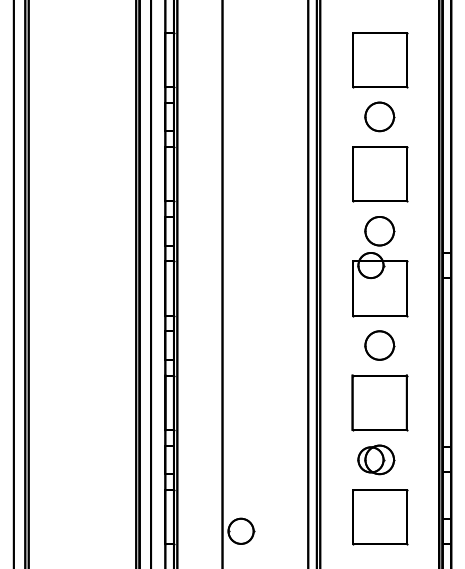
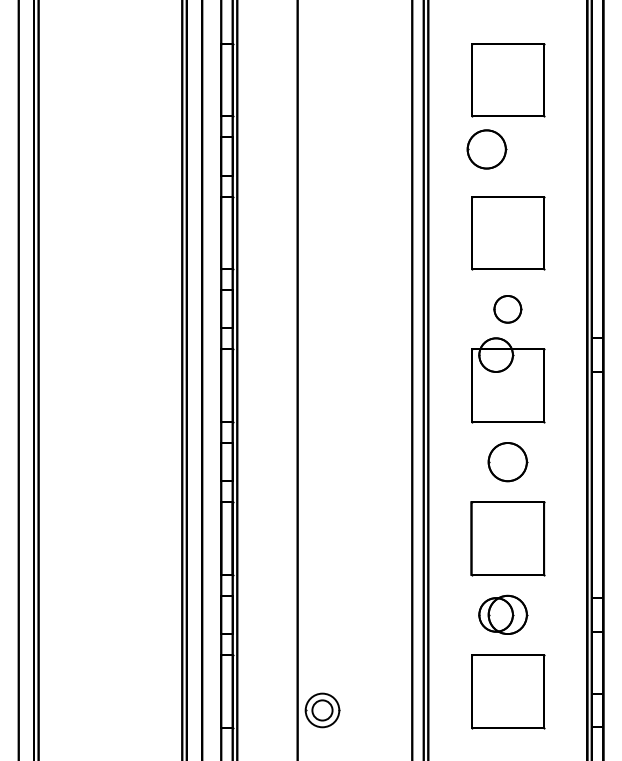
part: (379, 116) -> (486, 149), moved
part: (379, 231) -> (507, 309), size x0.7
circle: (241, 531) -> (322, 710), size x0.6

